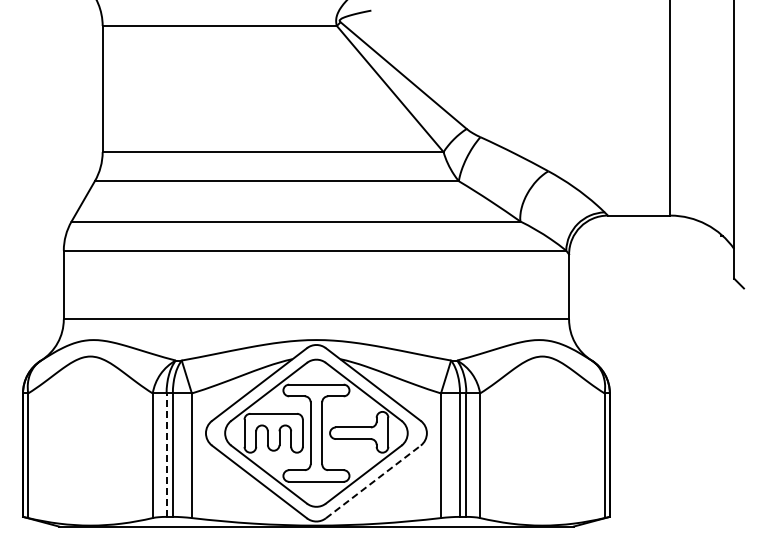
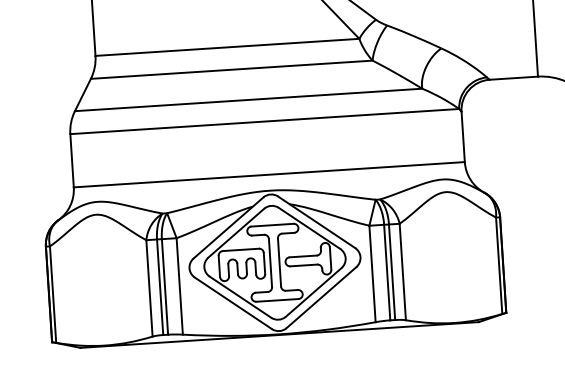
line: (166, 455) -> (160, 287), dashed -> solid
line: (373, 481) -> (321, 297), dashed -> solid

